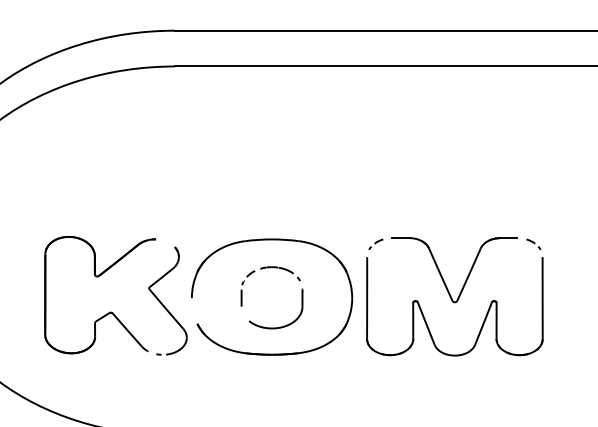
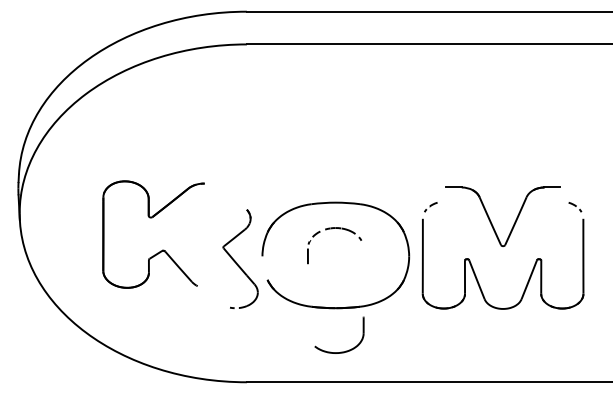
part: (442, 275) -> (491, 221), moved
part: (99, 277) -> (152, 218), moved
part: (277, 326) -> (340, 351), moved

